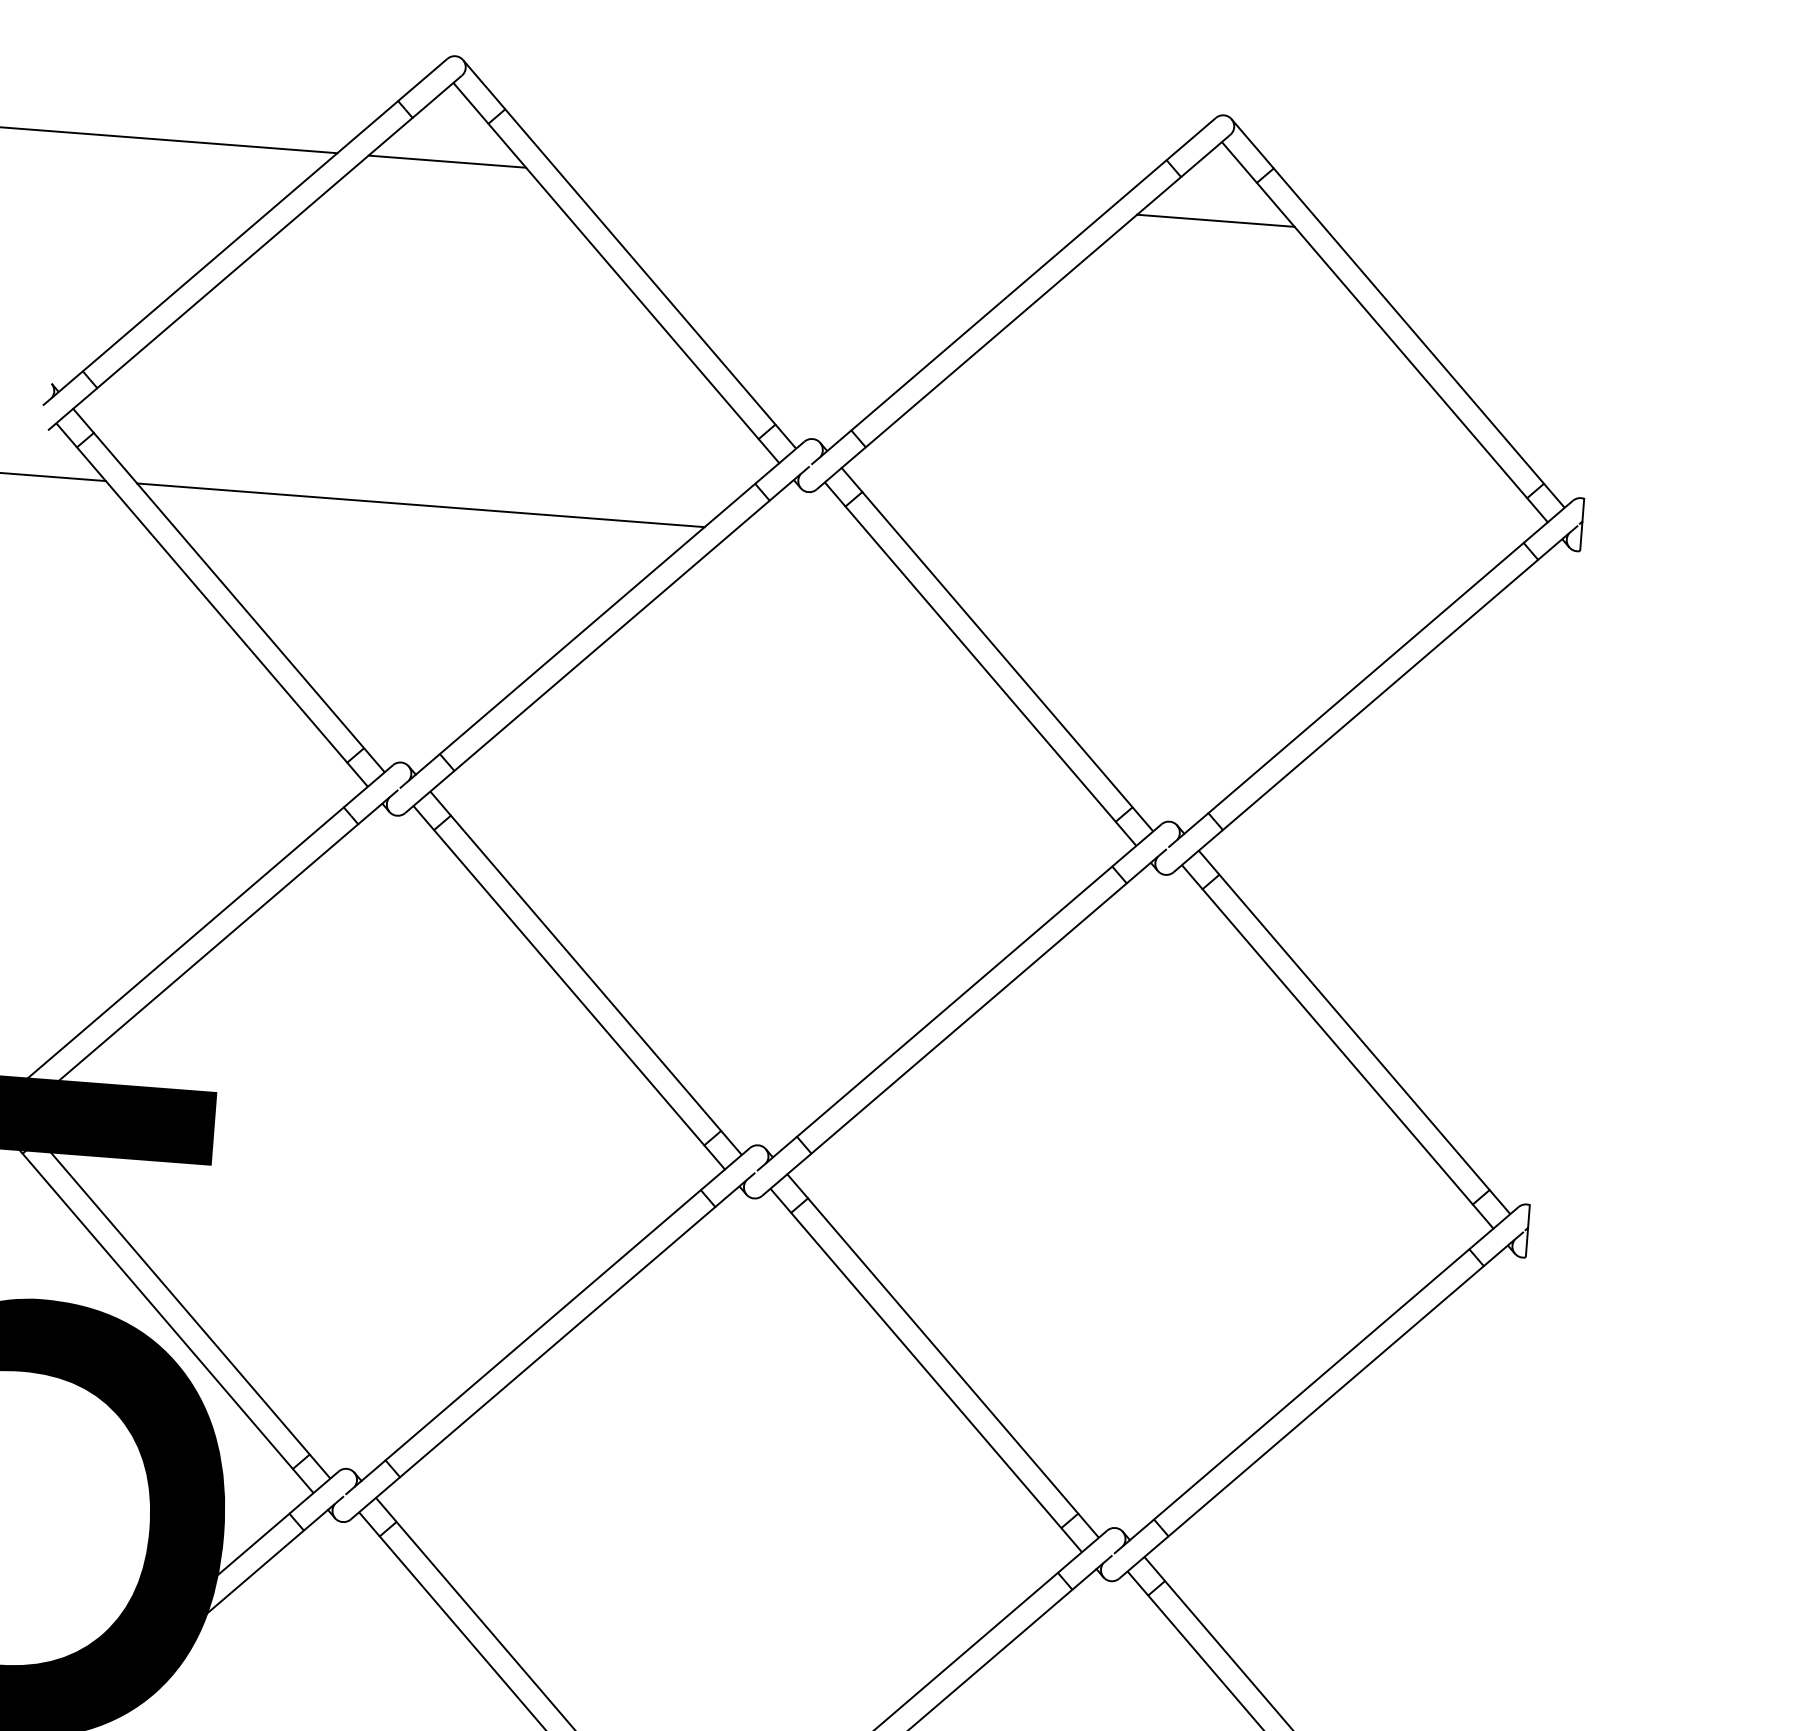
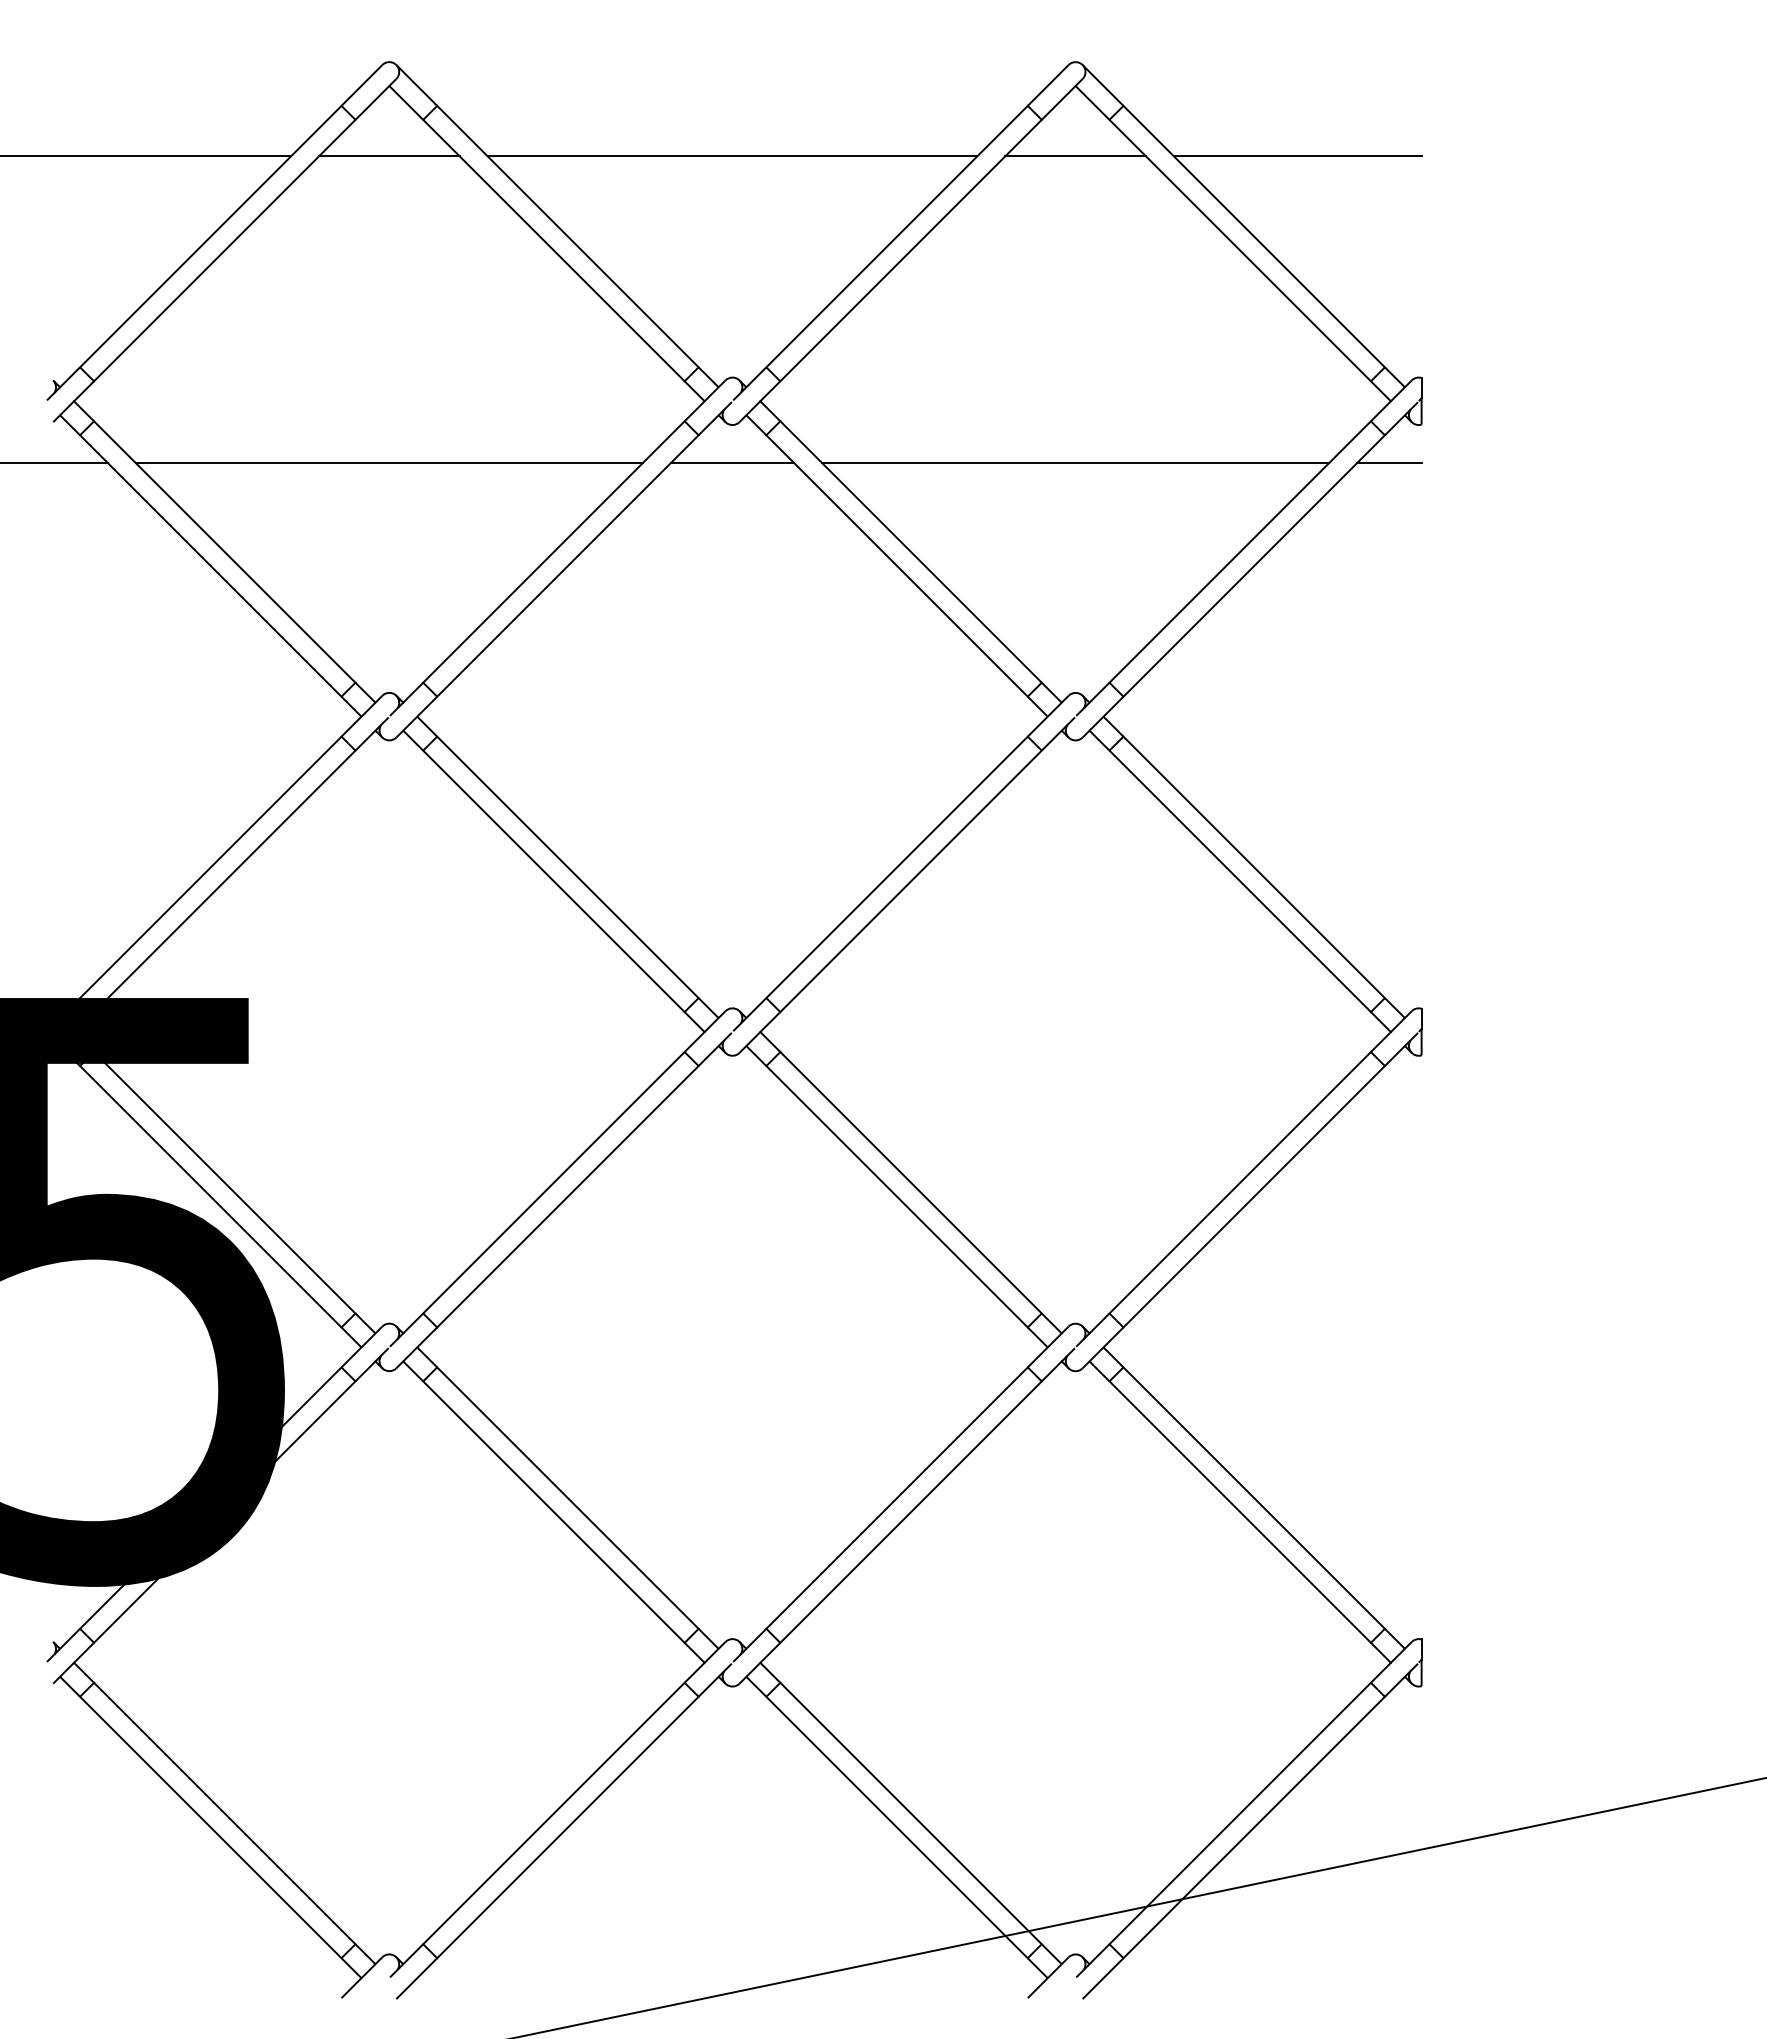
line: (831, 191) -> (732, 156), added
line: (1464, 240) -> (1297, 156), added
line: (805, 535) -> (732, 463), added
line: (1189, 564) -> (1075, 463), added
line: (1540, 591) -> (1389, 463), added

